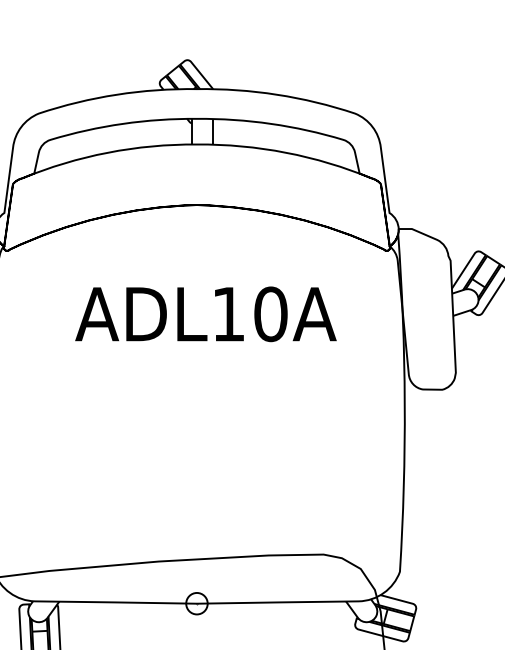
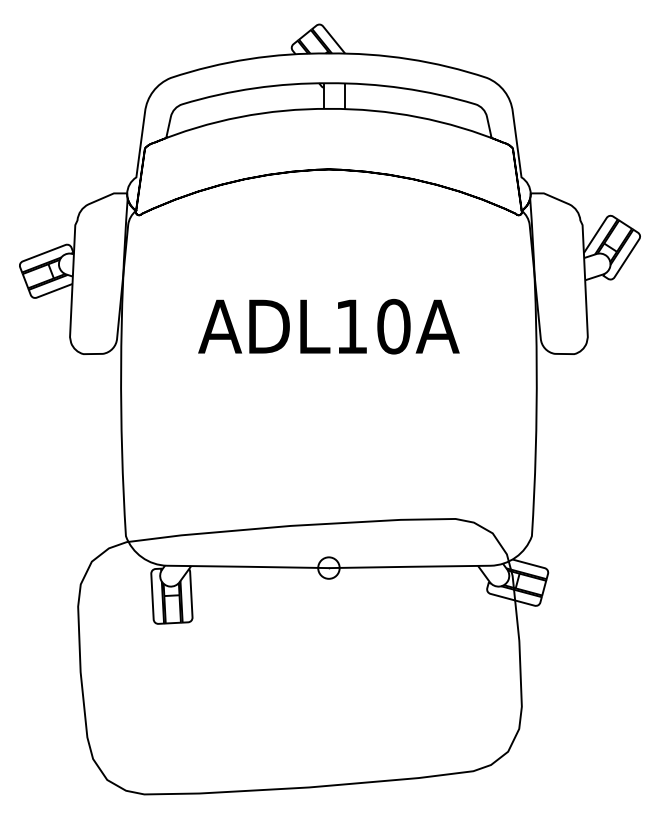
text: (205, 314) -> (328, 326), moved

